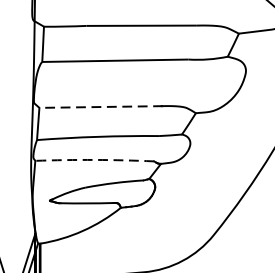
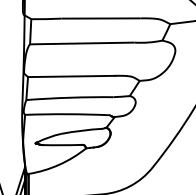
line: (100, 107) -> (71, 76), dashed -> solid
arc: (94, 160) -> (67, 114), dashed -> solid

